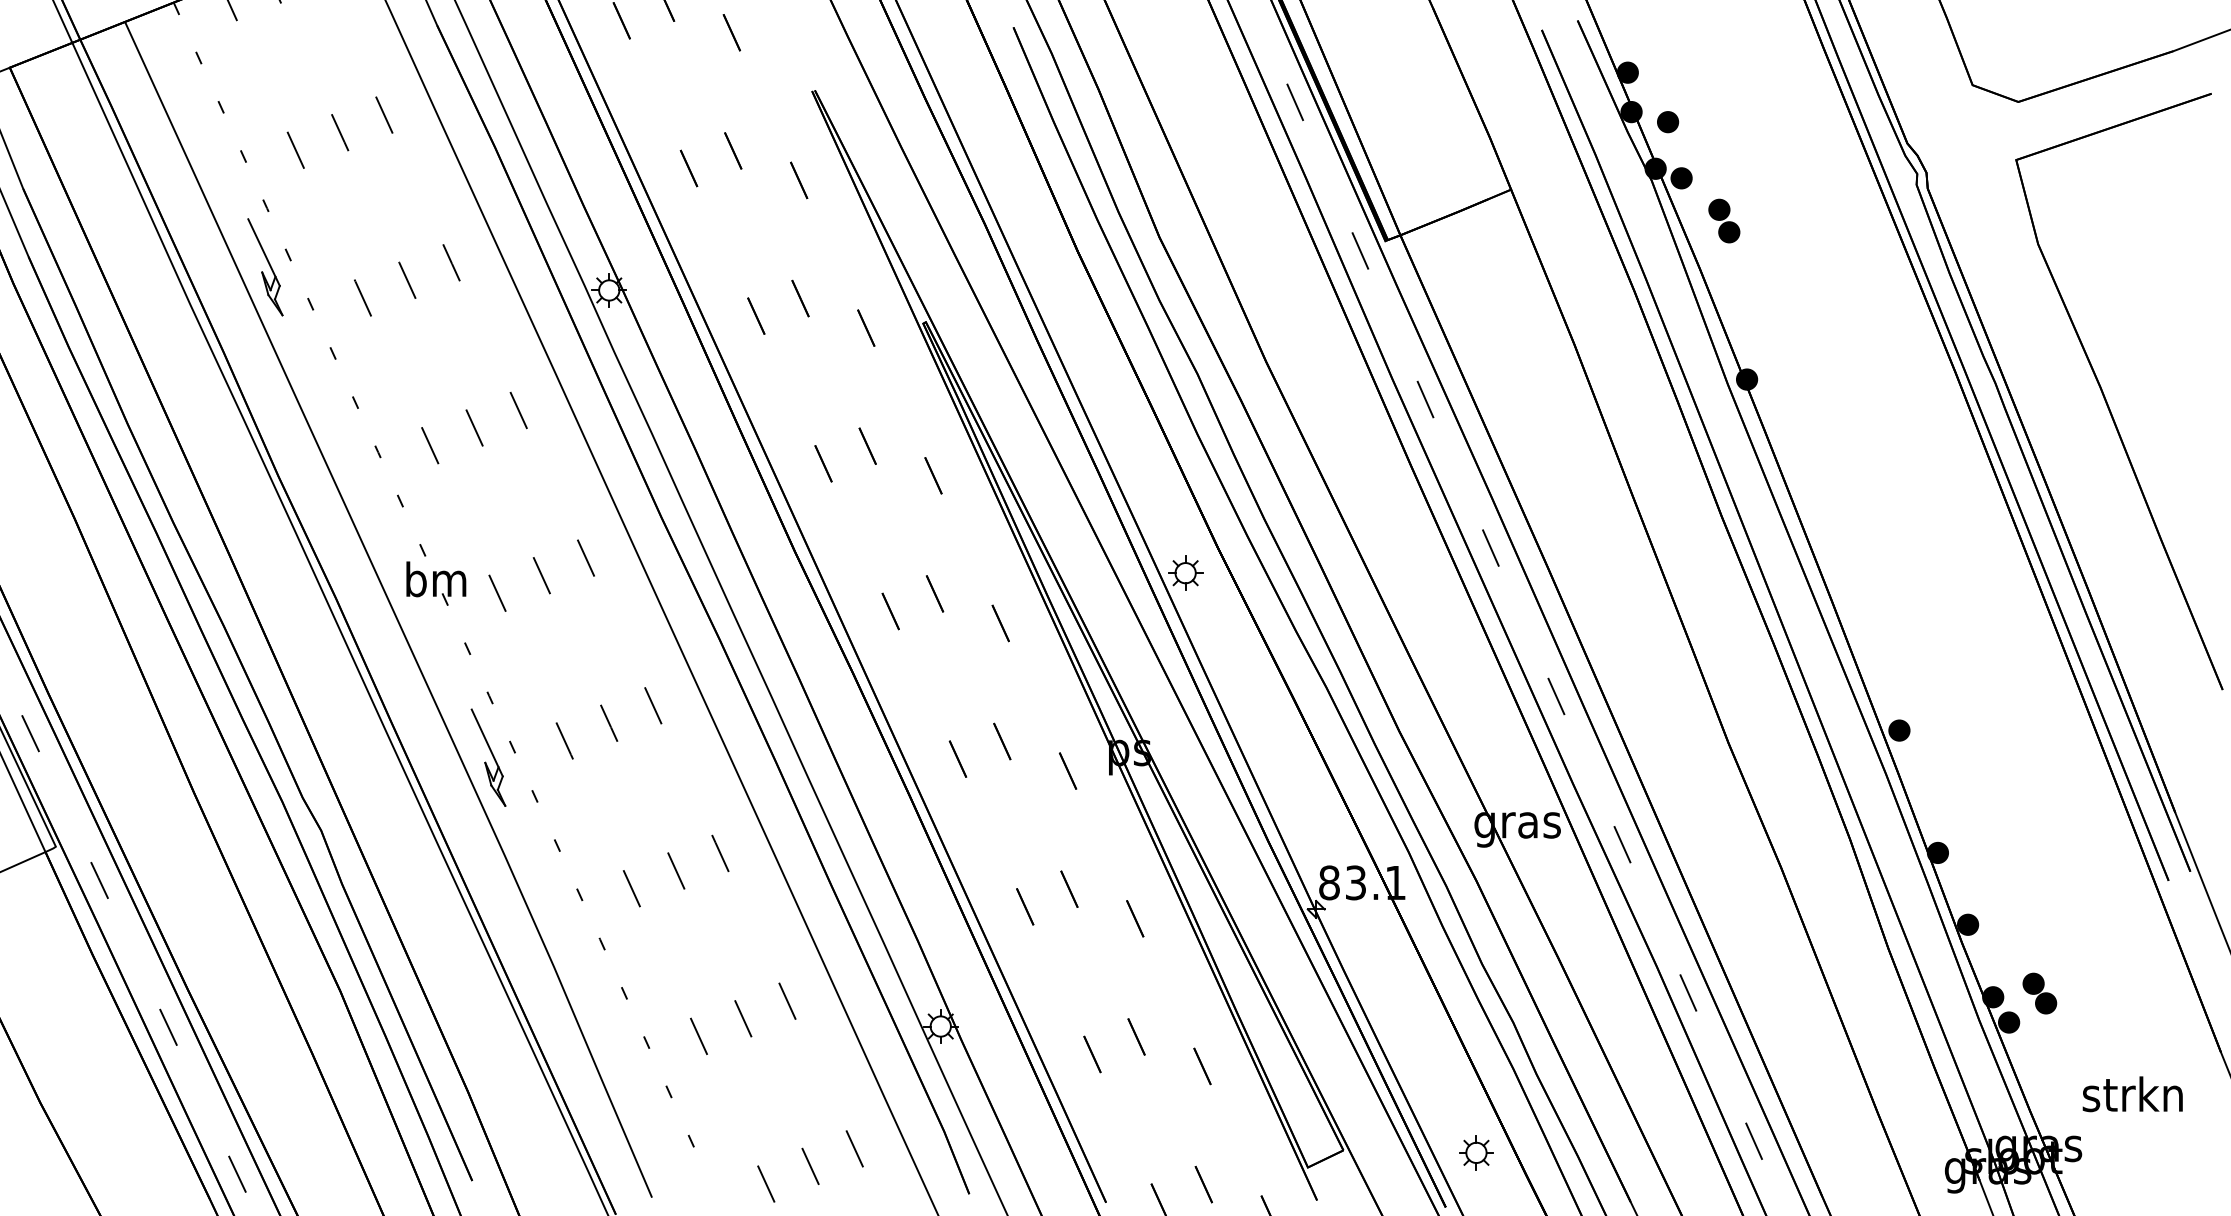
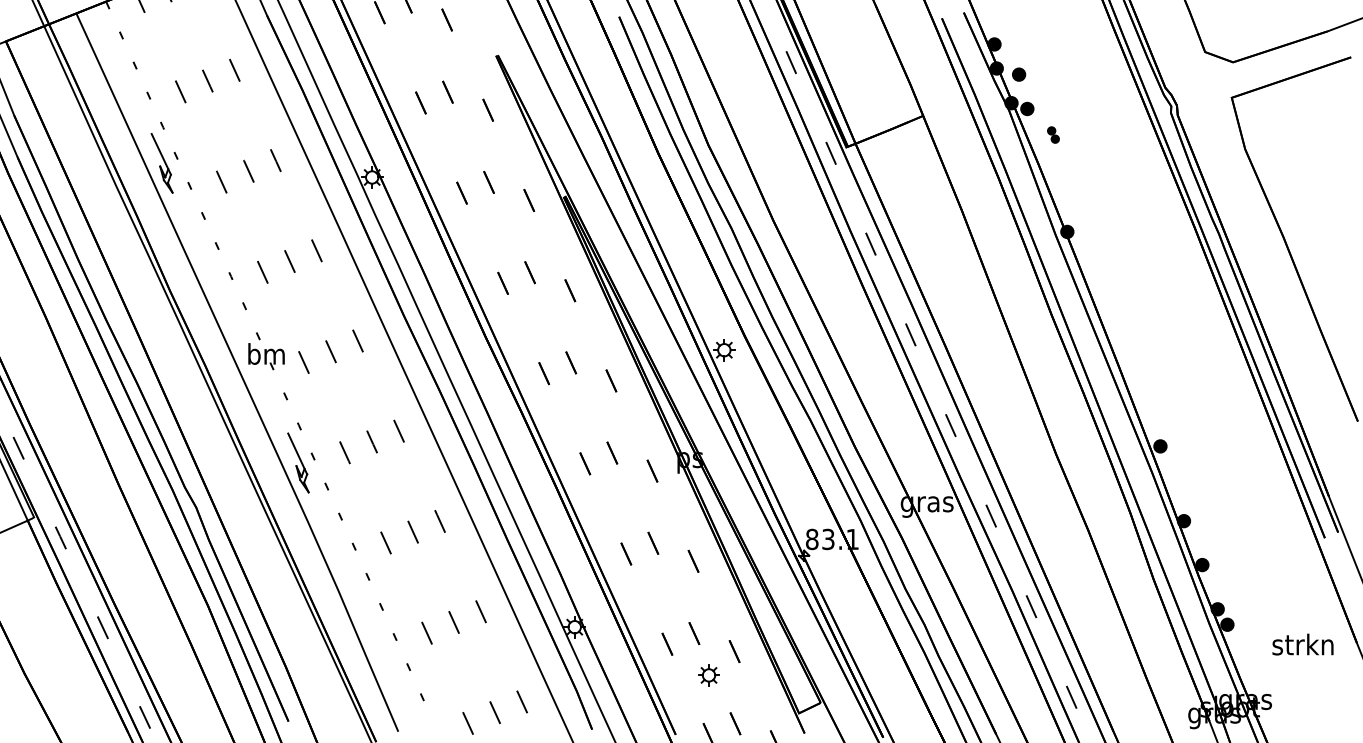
part: (1724, 220) -> (1053, 134), size x0.6
part: (2040, 994) -> (1246, 607), removed
text: (2131, 1094) -> (1302, 644), moved
part: (1475, 1153) -> (708, 675), moved

